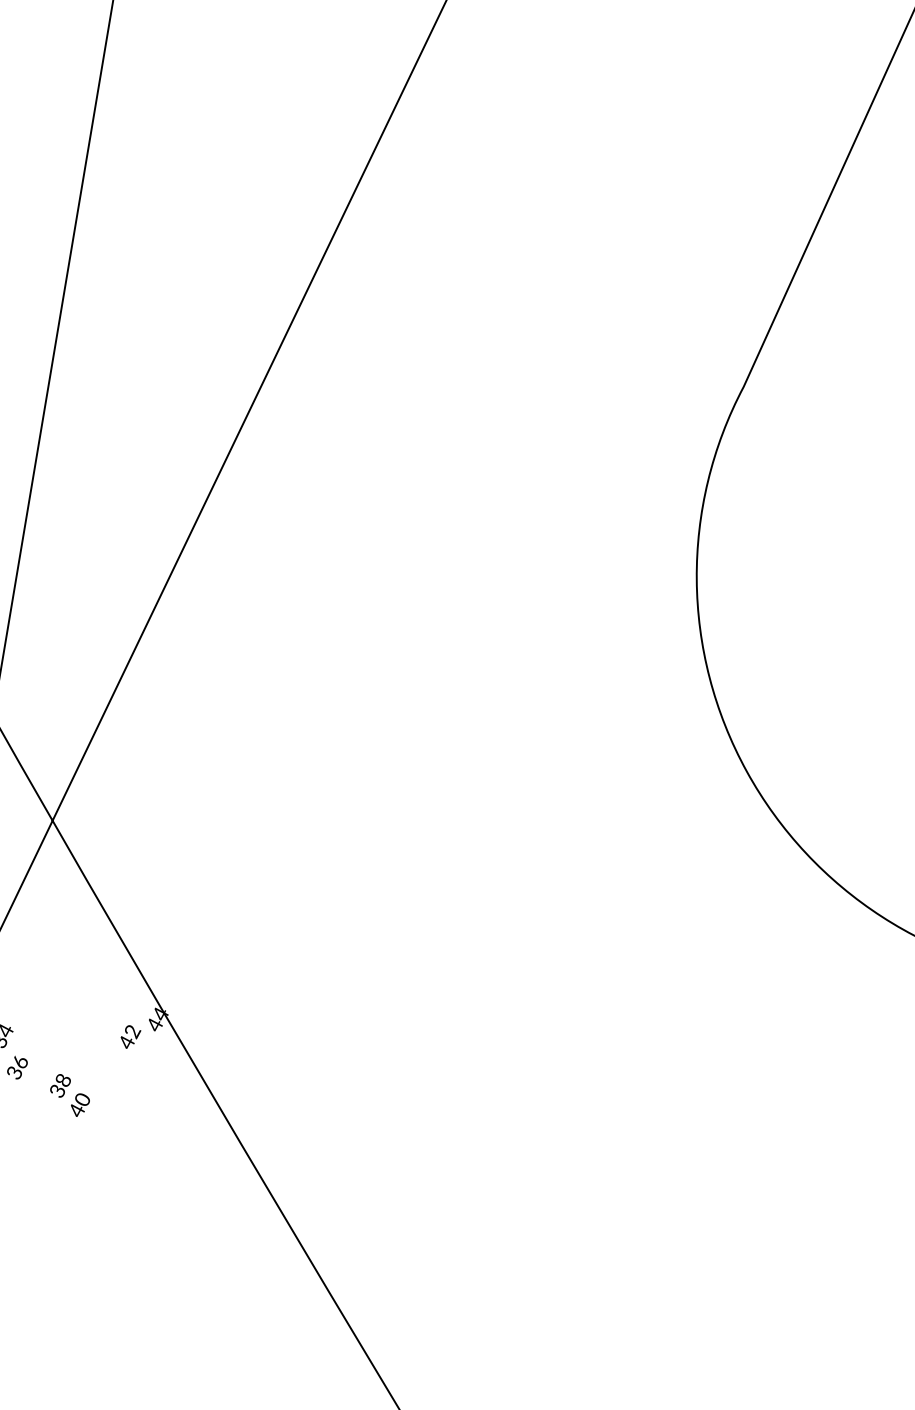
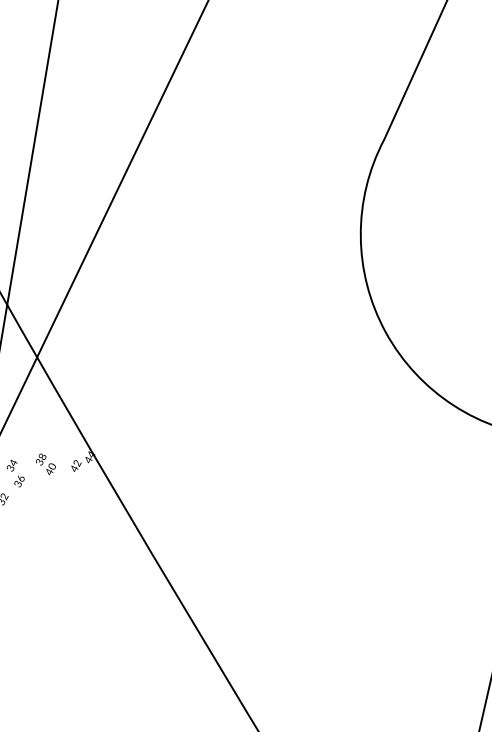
text: (69, 1095) -> (45, 464), moved

